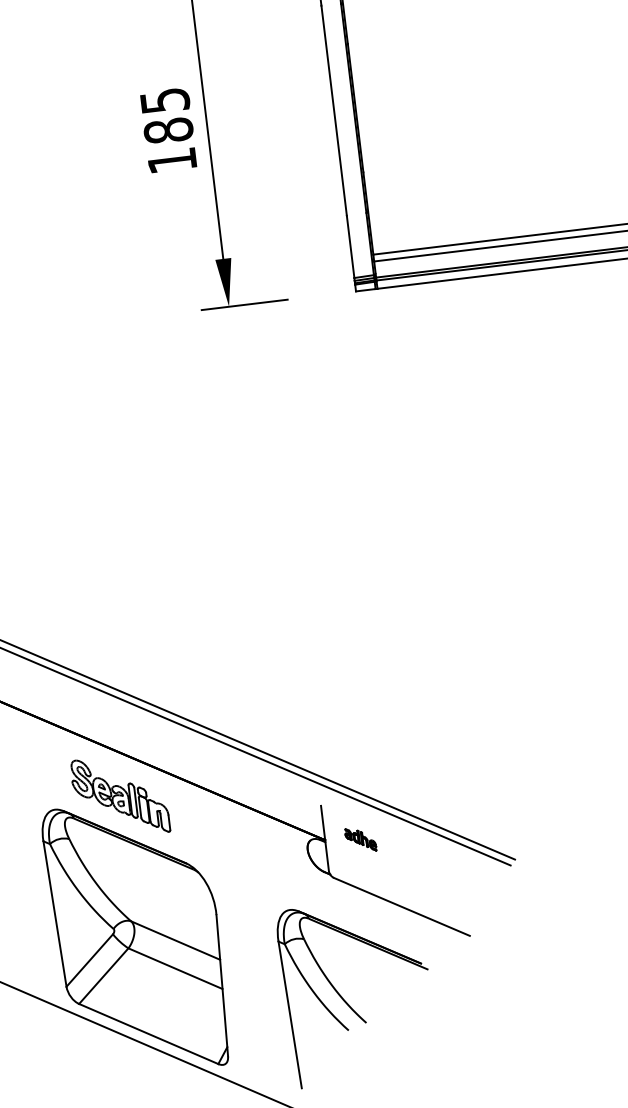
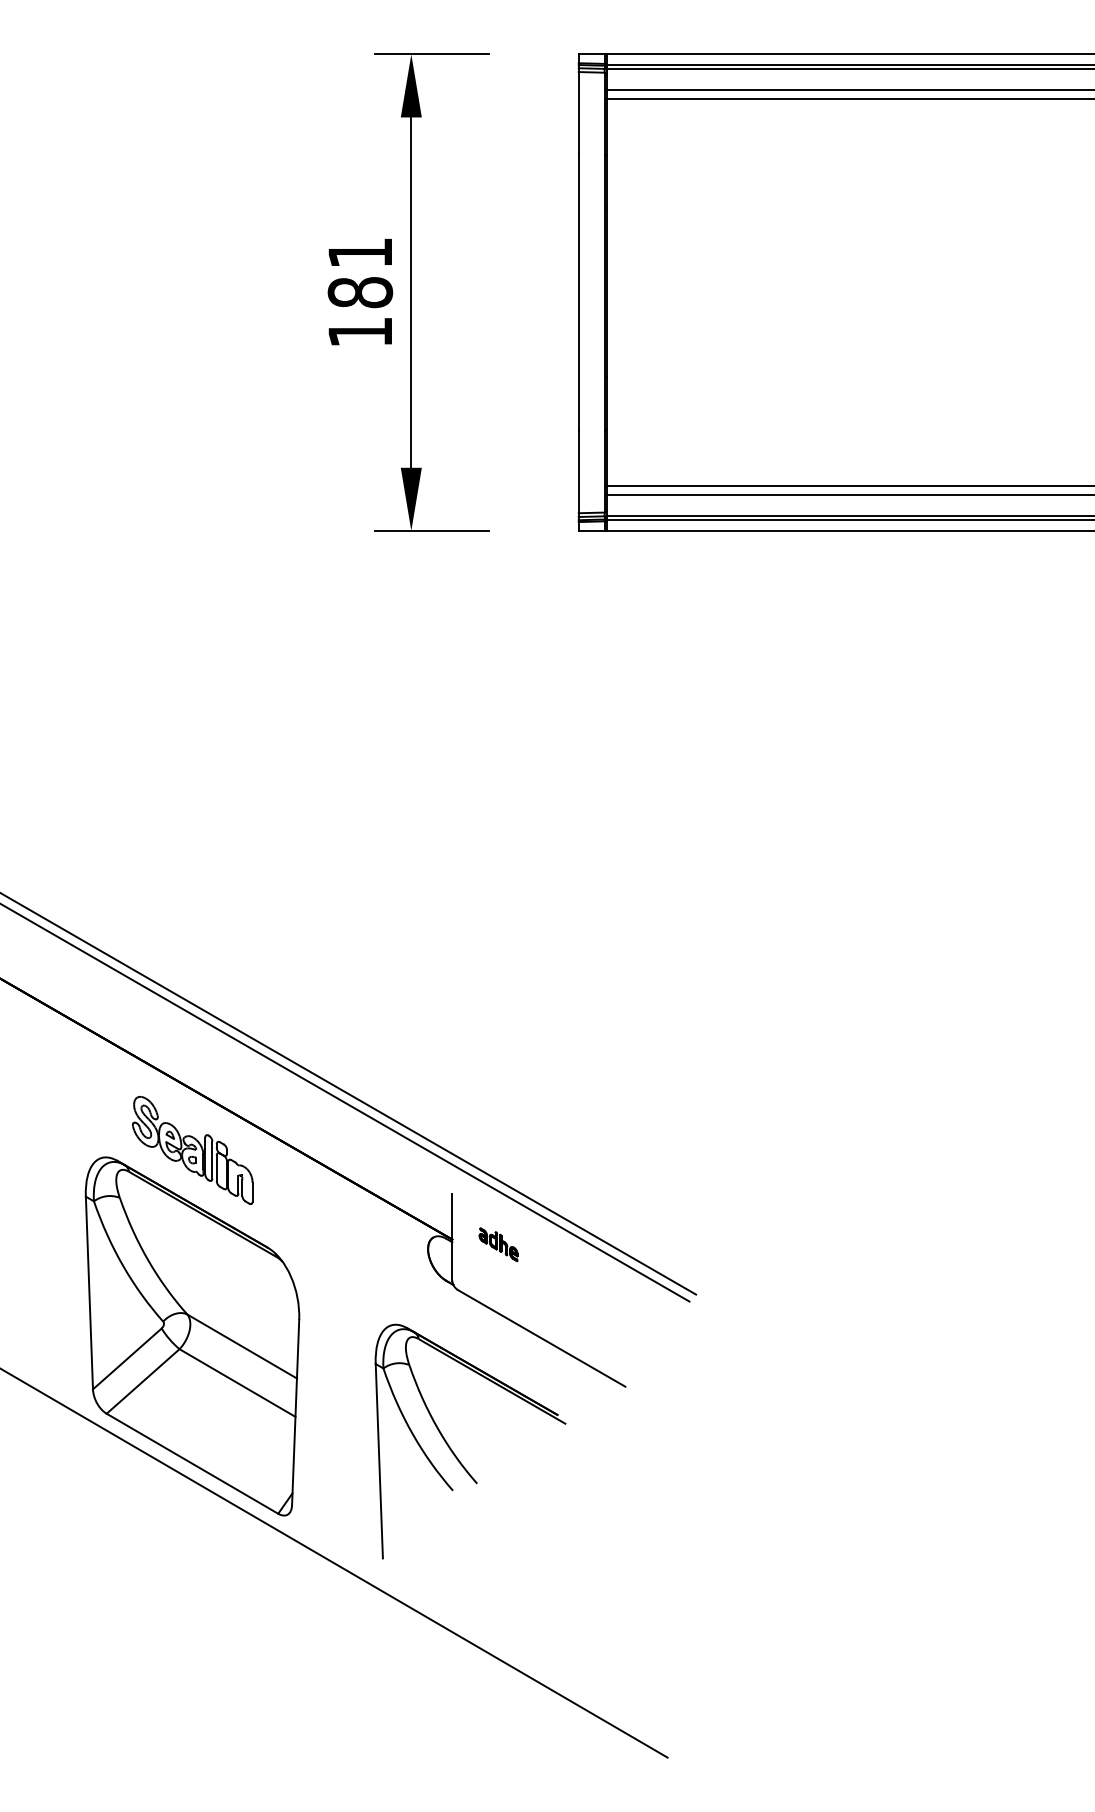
text: (165, 100) -> (360, 252), 185 -> 181

